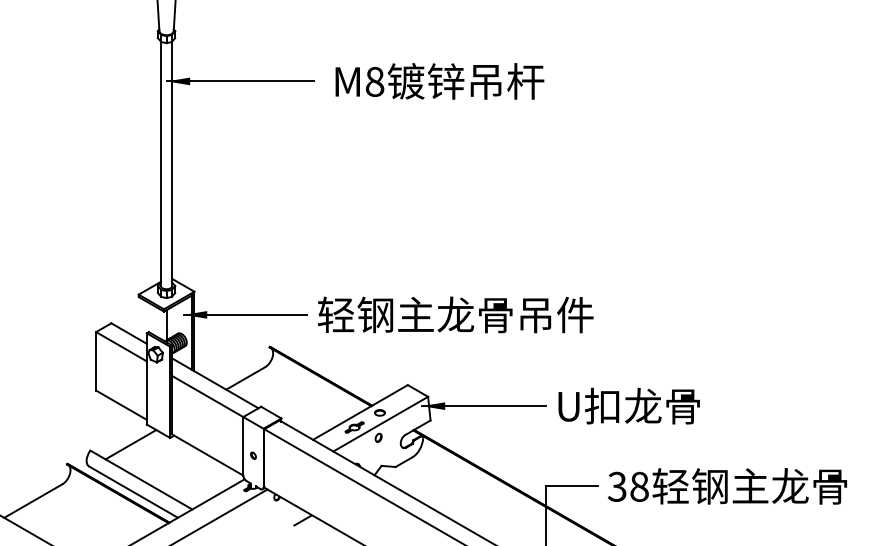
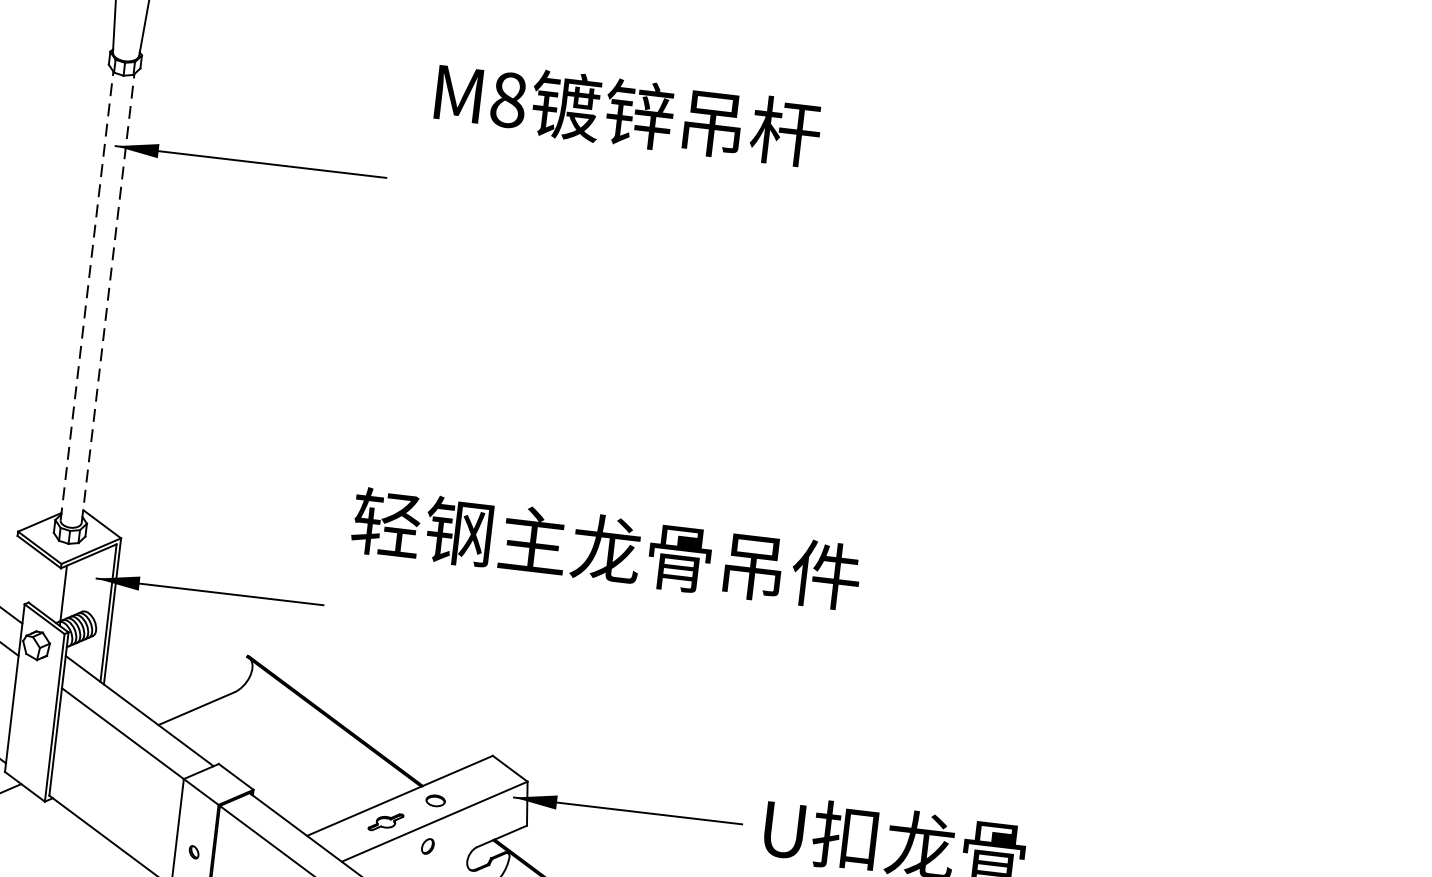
text: (439, 81) -> (627, 113), moved
line: (160, 163) -> (86, 295), solid -> dashed
line: (172, 163) -> (108, 298), solid -> dashed
text: (455, 314) -> (606, 548), moved

